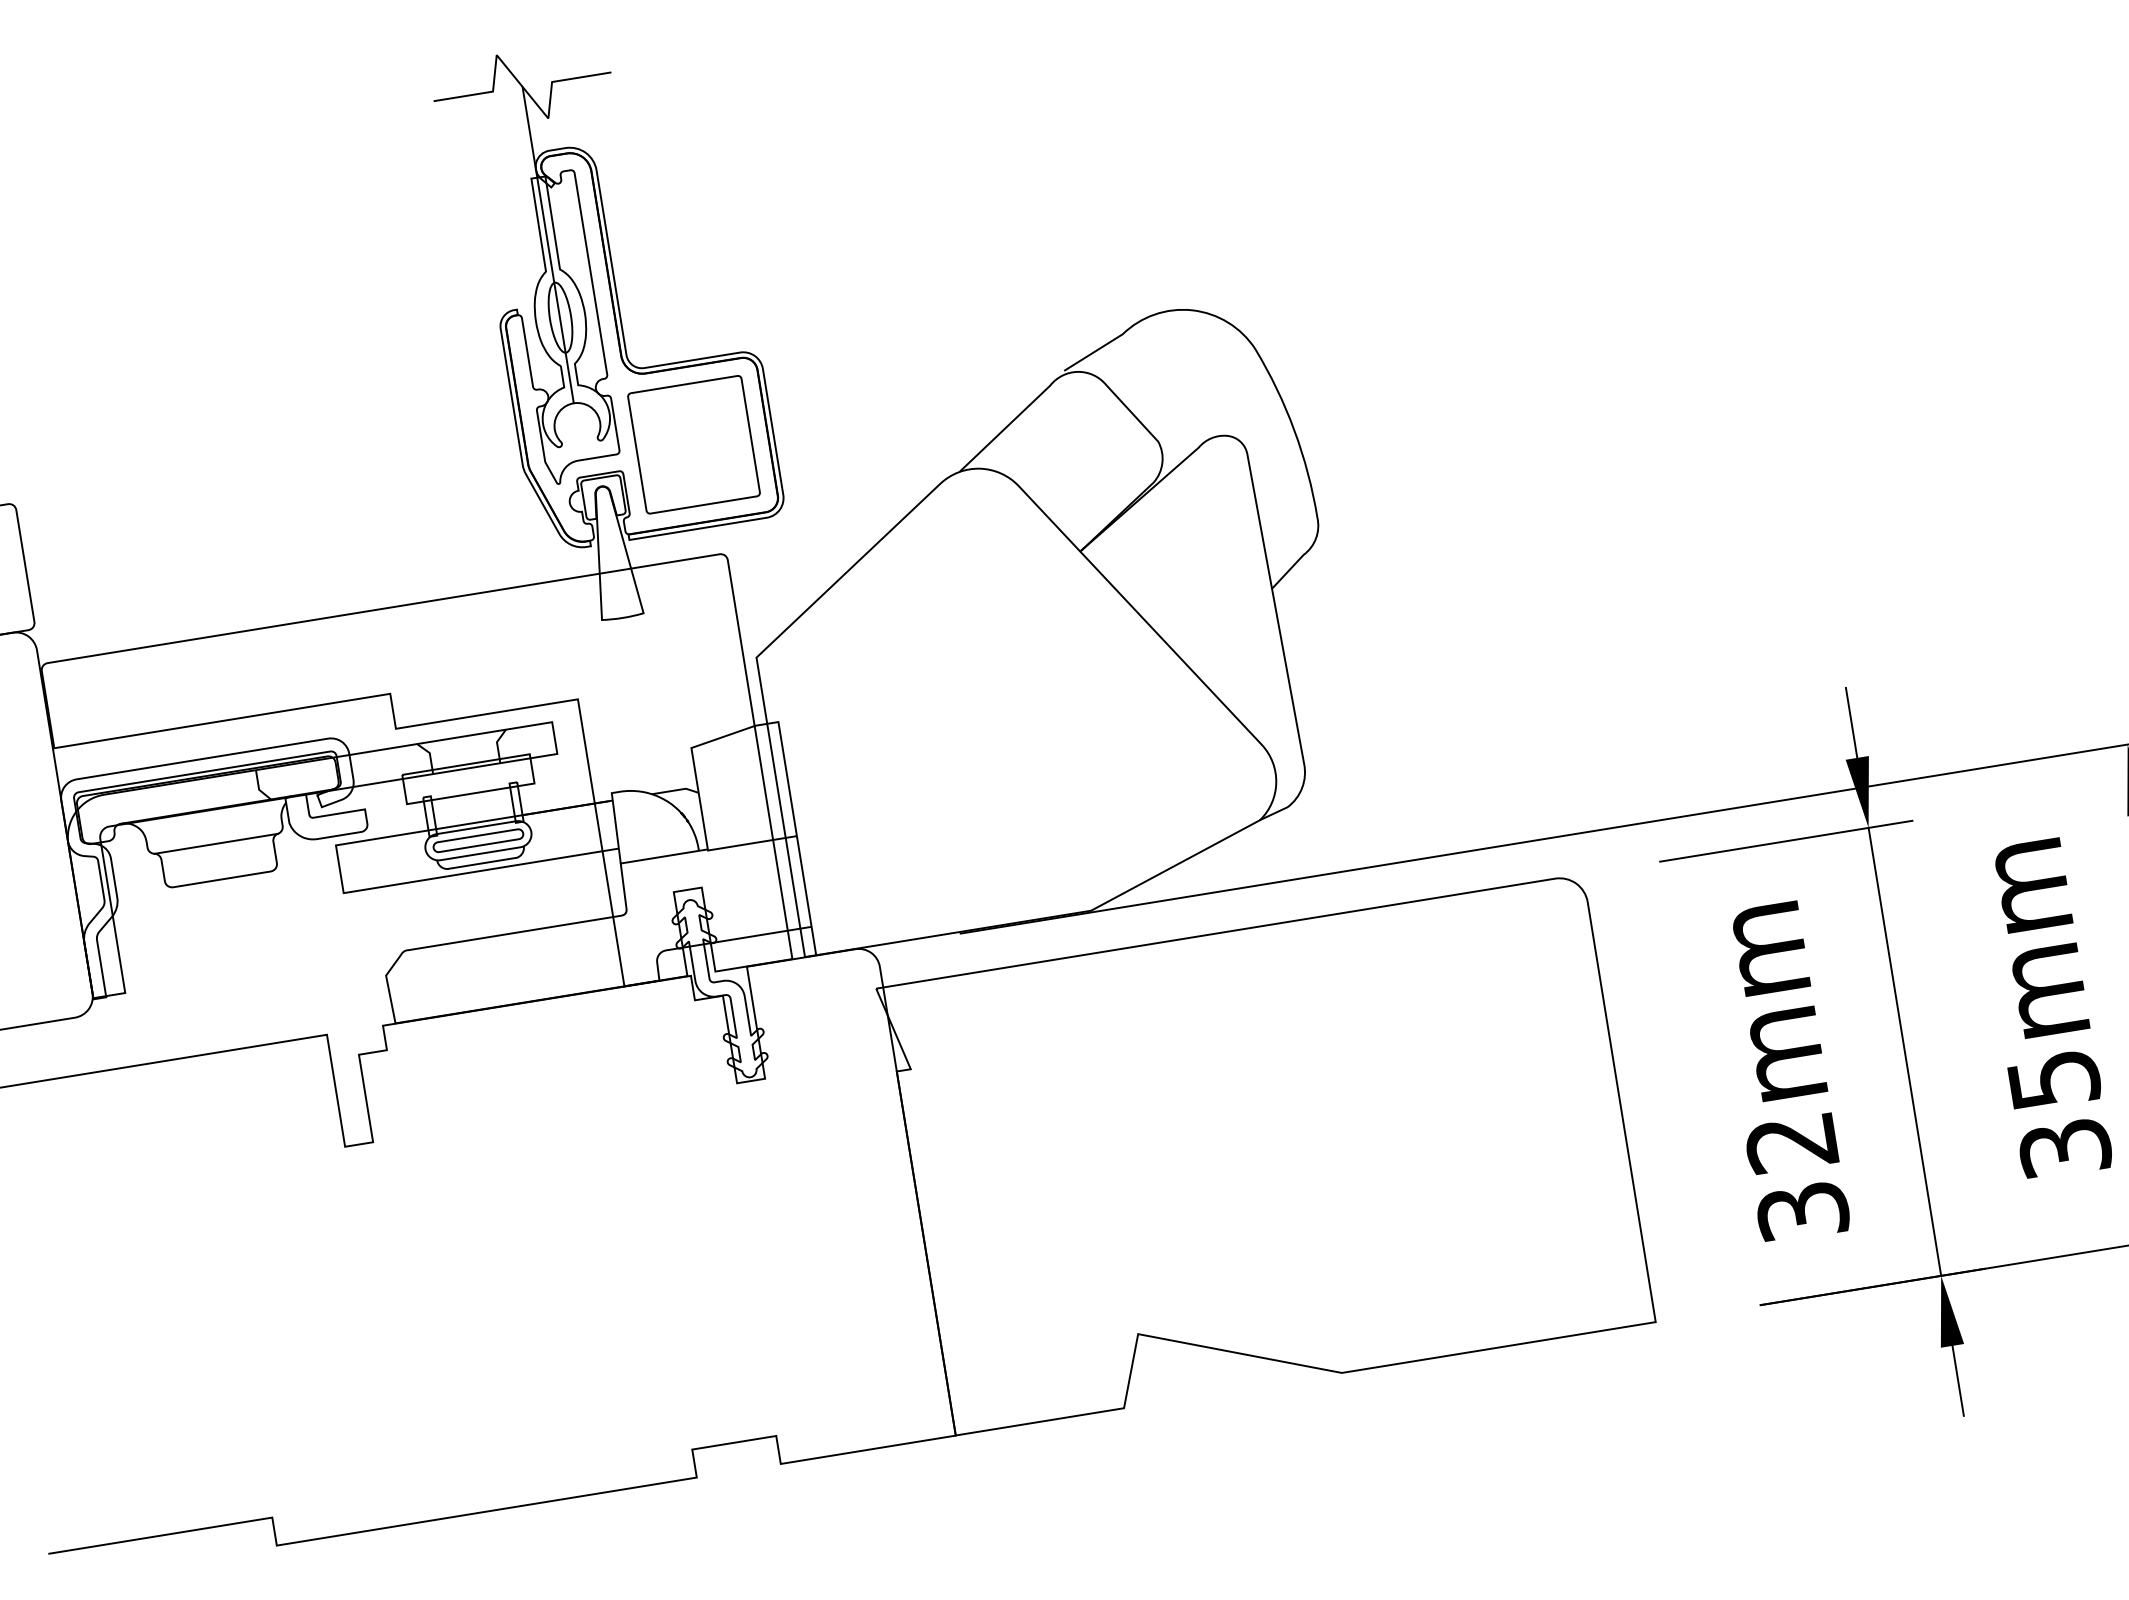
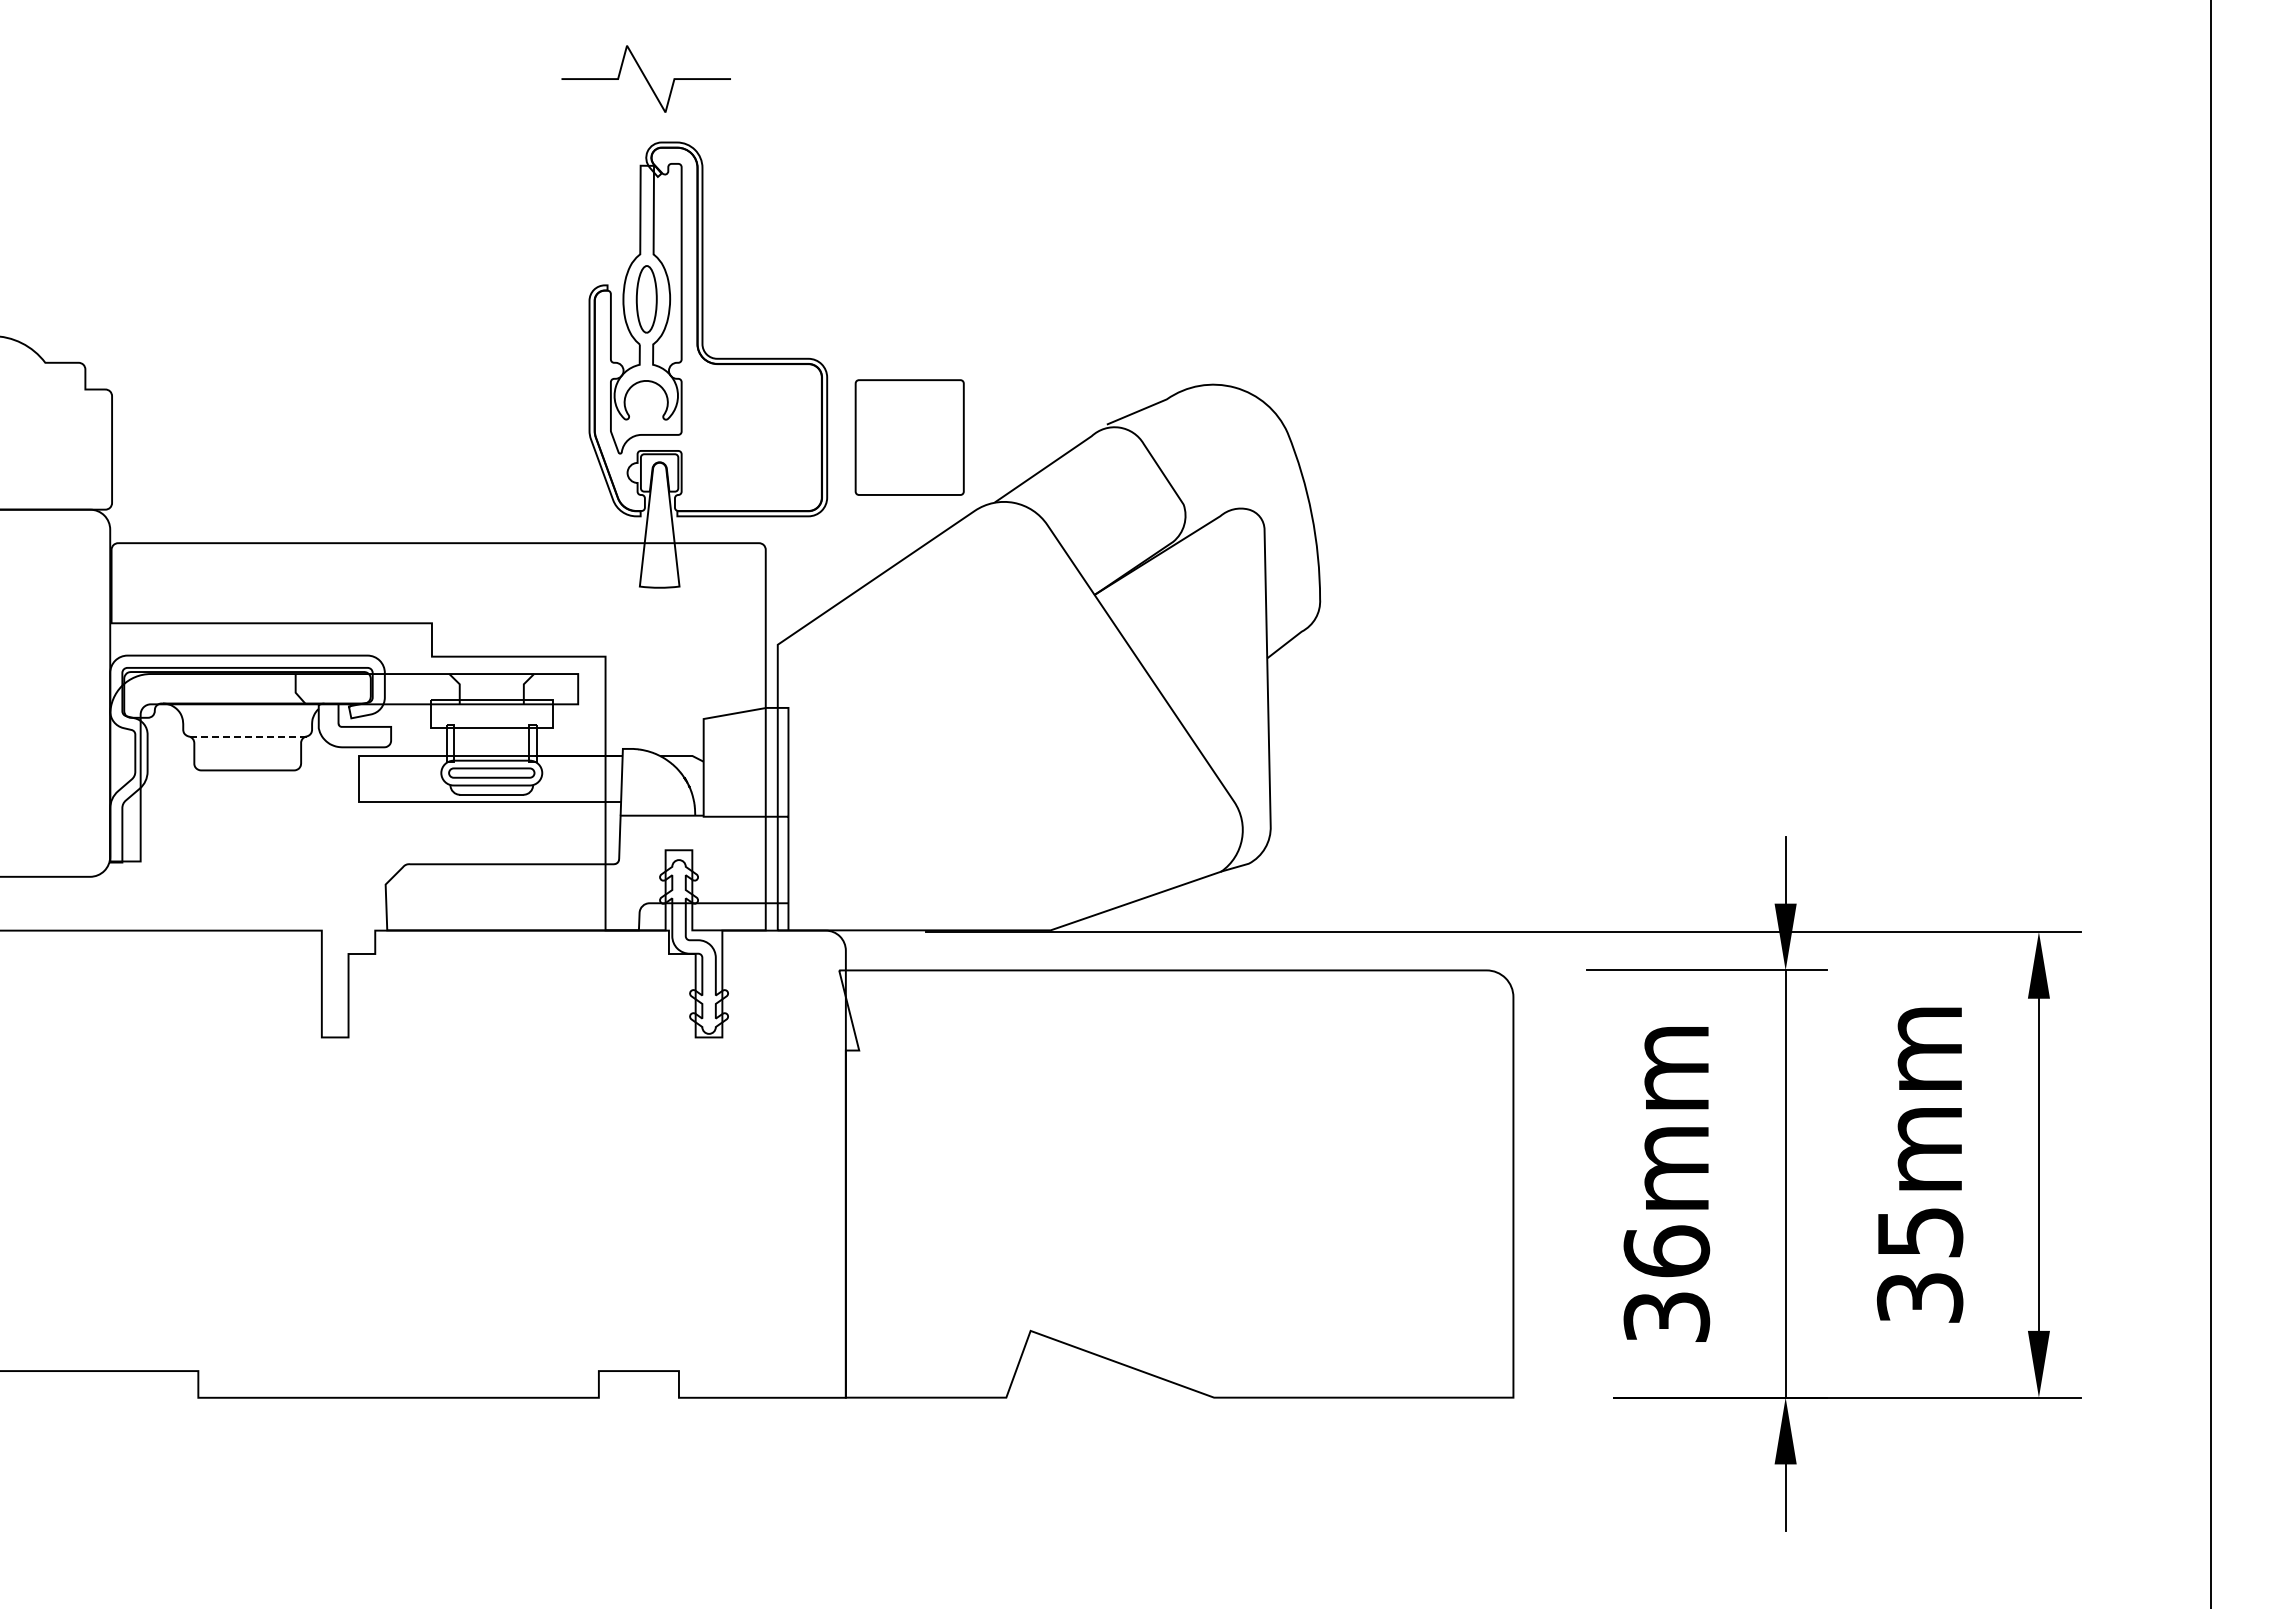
line: (548, 244) -> (646, 229), removed
part: (693, 444) -> (909, 437), moved
line: (216, 843) -> (247, 736), solid -> dashed
text: (1791, 1142) -> (1666, 1251), 32mm -> 36mm

